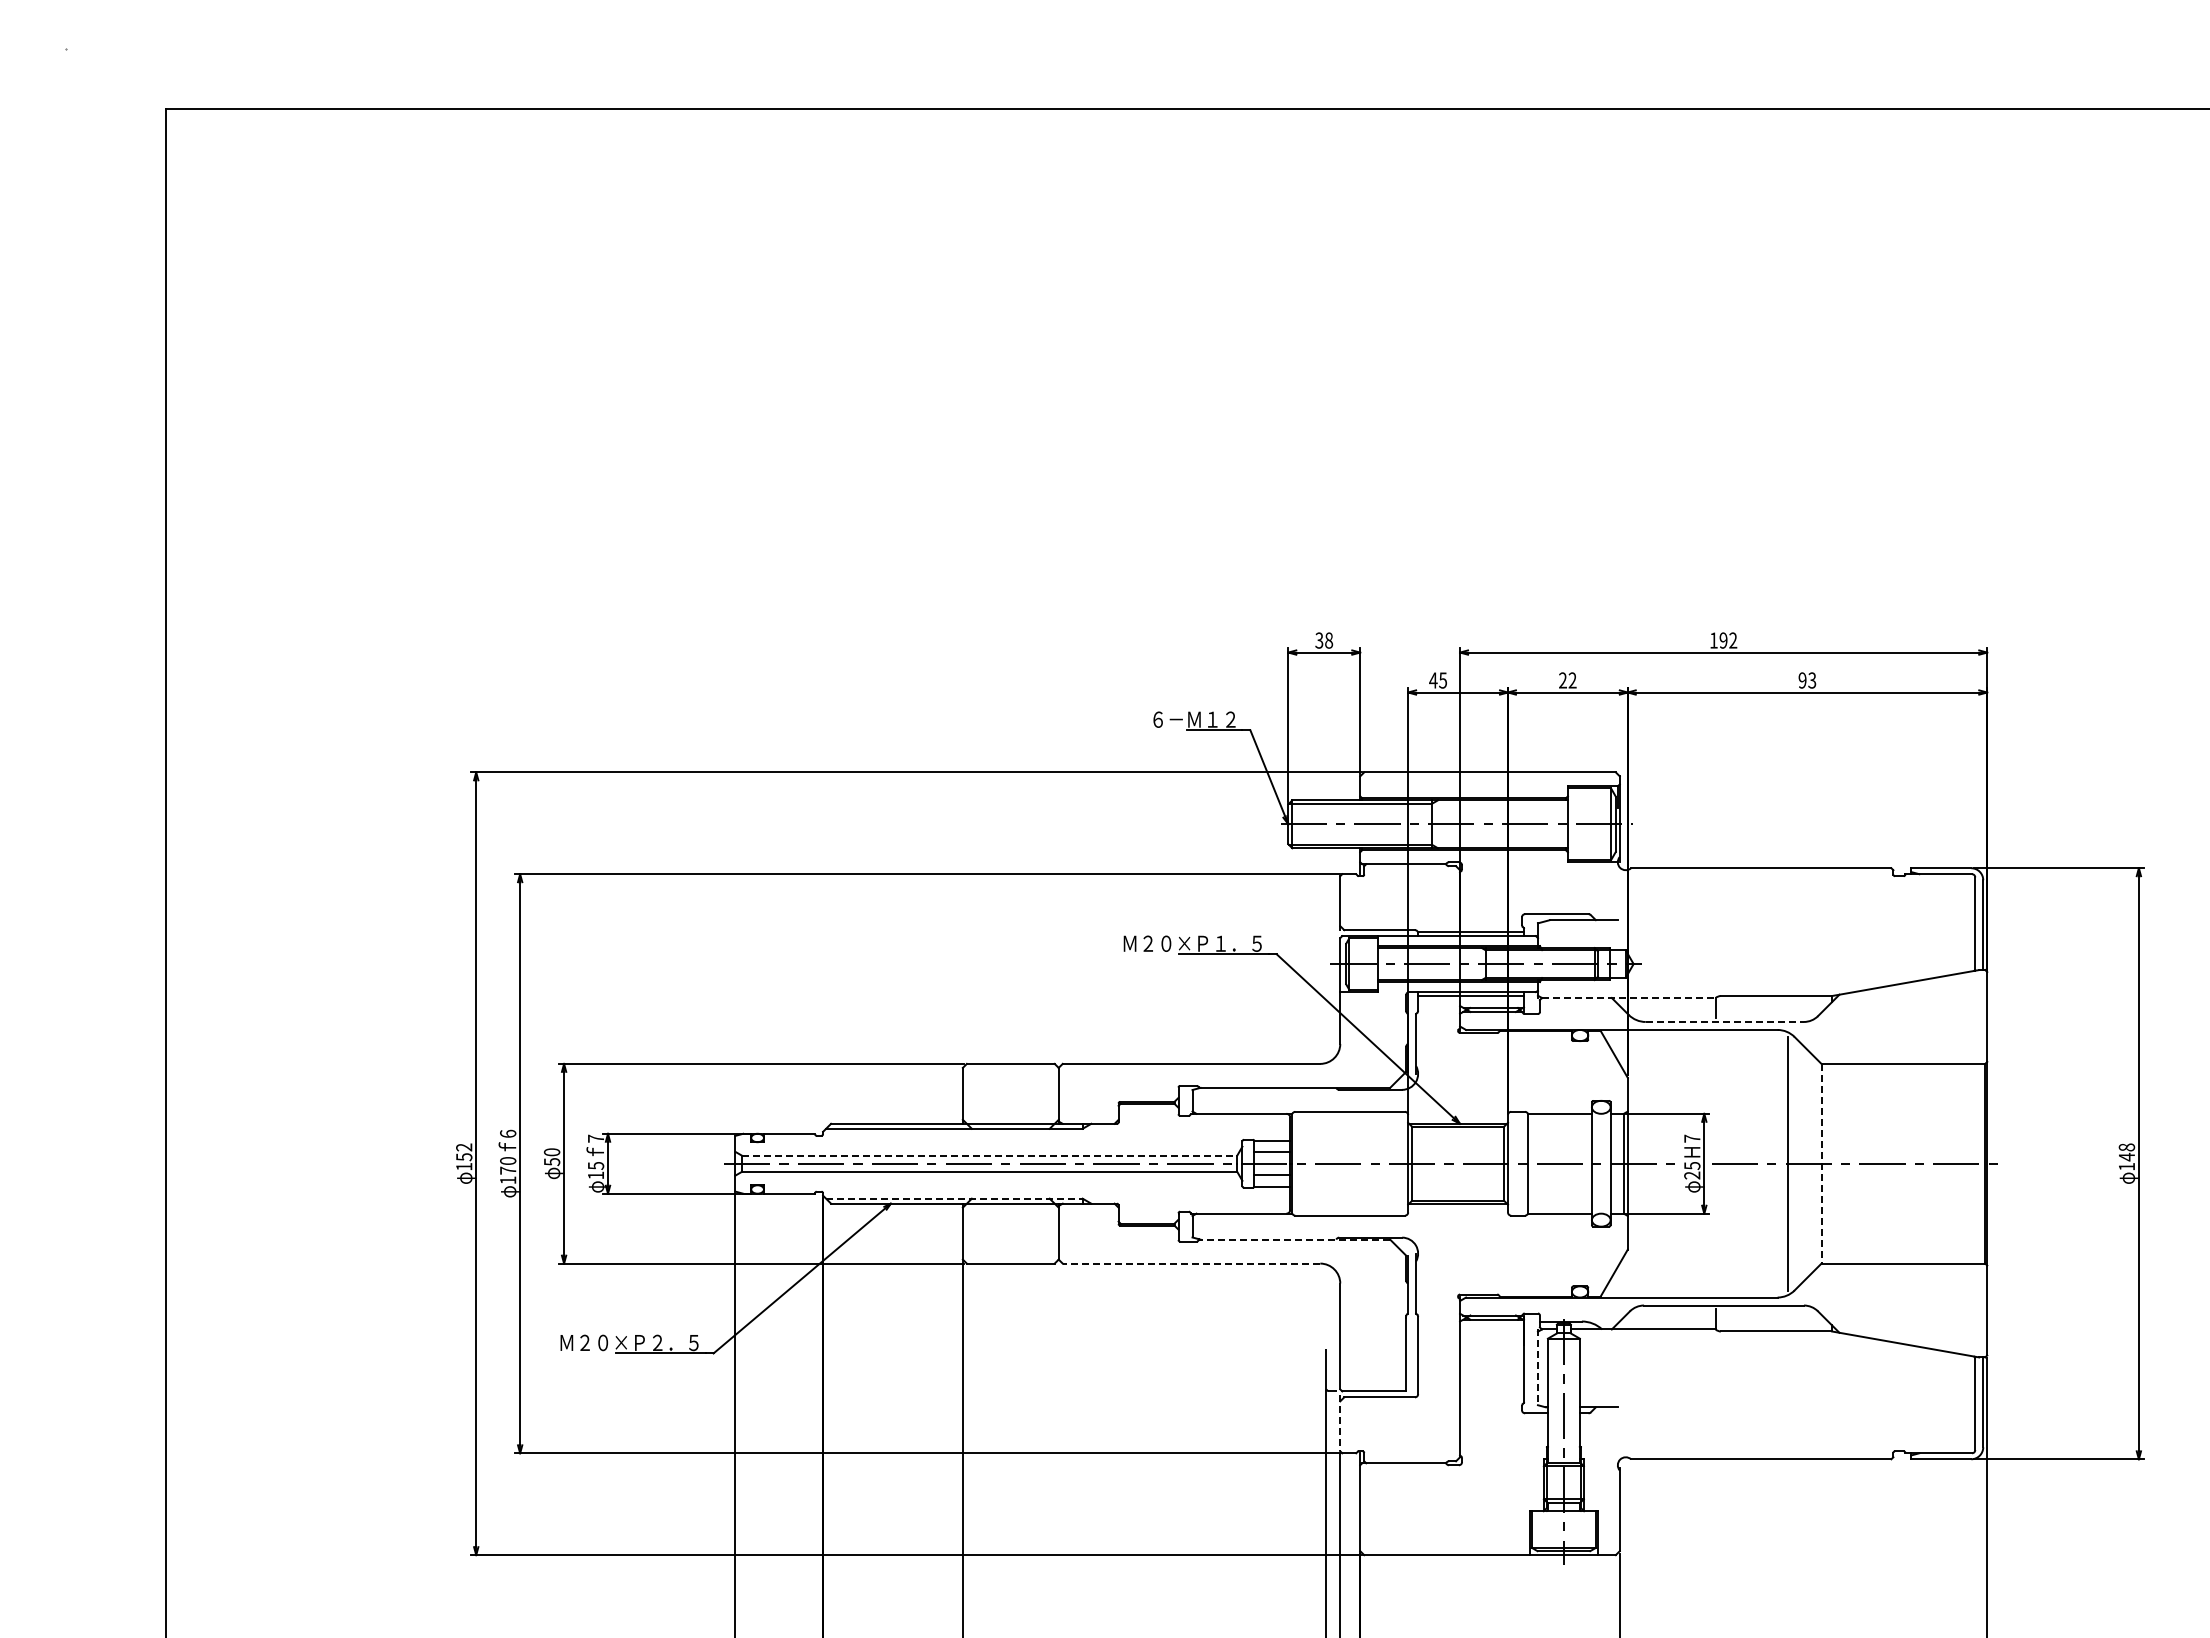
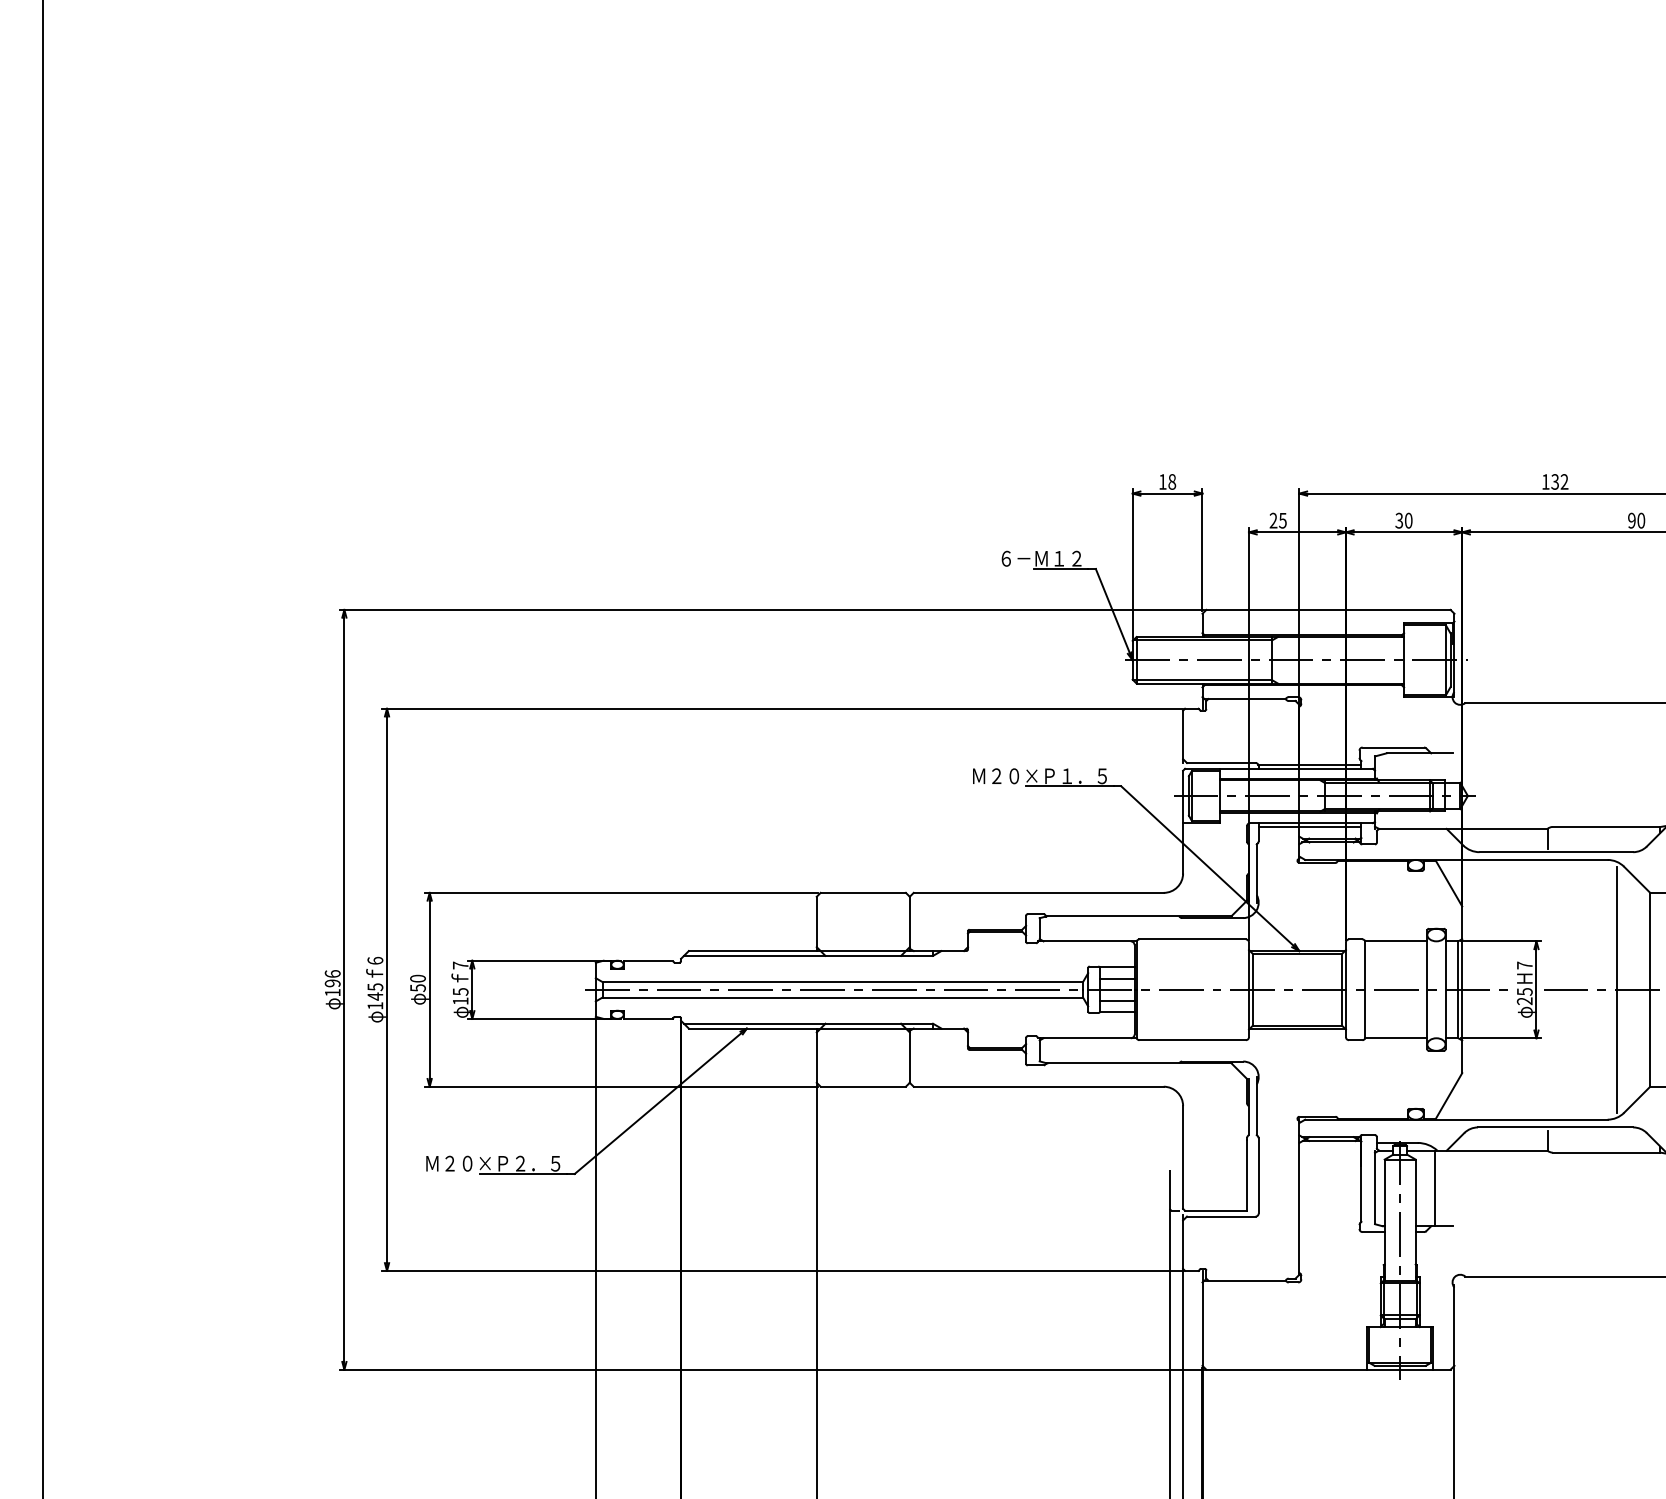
text: (1319, 640) -> (1162, 481), 38 -> 18
text: (1723, 640) -> (1555, 481), 192 -> 132
text: (1433, 680) -> (1273, 520), 45 -> 25
text: (1567, 680) -> (1403, 520), 22 -> 30
text: (1812, 680) -> (1641, 520), 93 -> 90
line: (1628, 998) -> (1462, 829), dashed -> solid
line: (1725, 1021) -> (1557, 851), dashed -> solid
text: (464, 1152) -> (333, 978), 152 -> 196
line: (989, 1155) -> (842, 981), dashed -> solid
line: (1821, 1163) -> (1650, 989), dashed -> solid
text: (508, 1166) -> (375, 992), 170 -> 145
line: (954, 1198) -> (808, 1023), dashed -> solid
line: (1294, 1239) -> (1138, 1063), dashed -> solid
line: (1191, 1263) -> (1038, 1086), dashed -> solid
line: (1537, 1367) -> (1374, 1187), dashed -> solid
line: (1599, 1368) -> (1434, 1188), added
line: (1340, 1423) -> (1183, 1241), dashed -> solid

